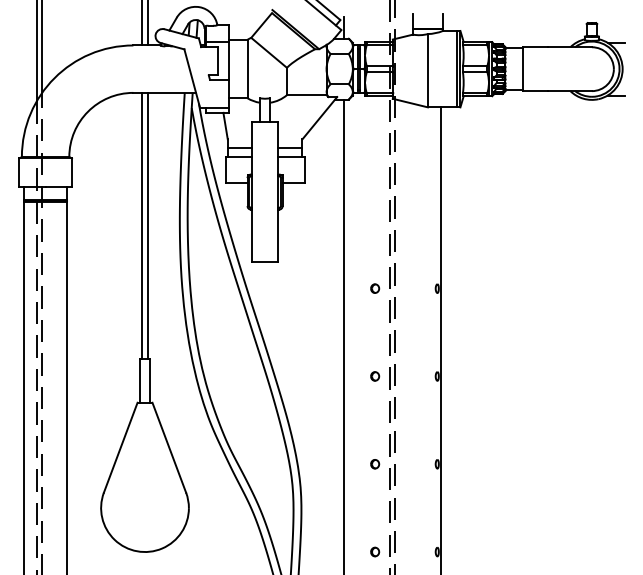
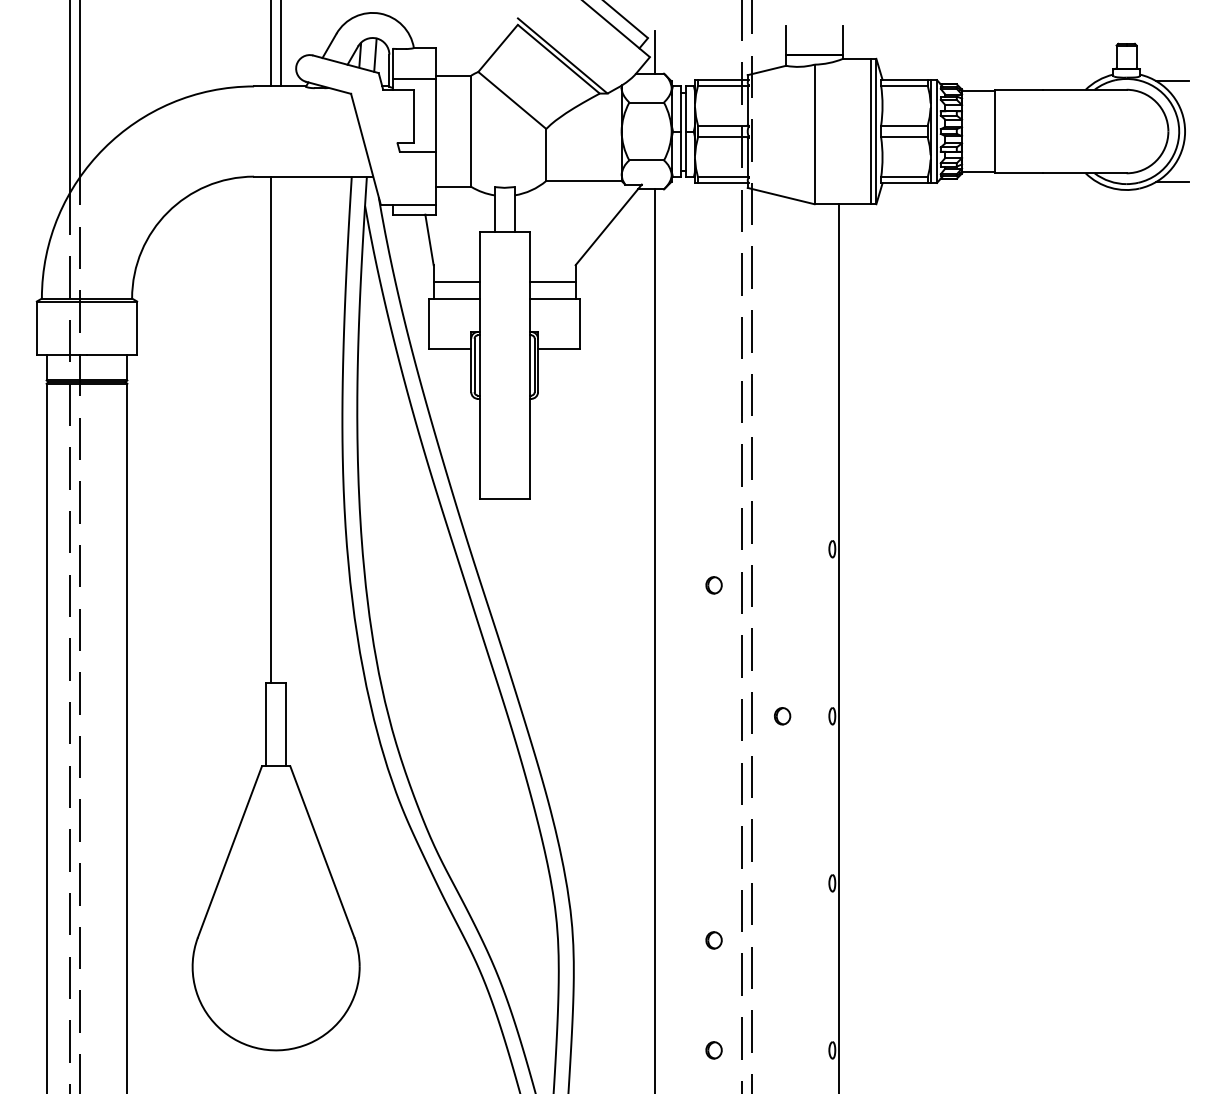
line: (147, 225) -> (280, 429), removed
part: (375, 288) -> (714, 585), moved
part: (375, 376) -> (783, 716), moved
part: (375, 464) -> (714, 940), moved

